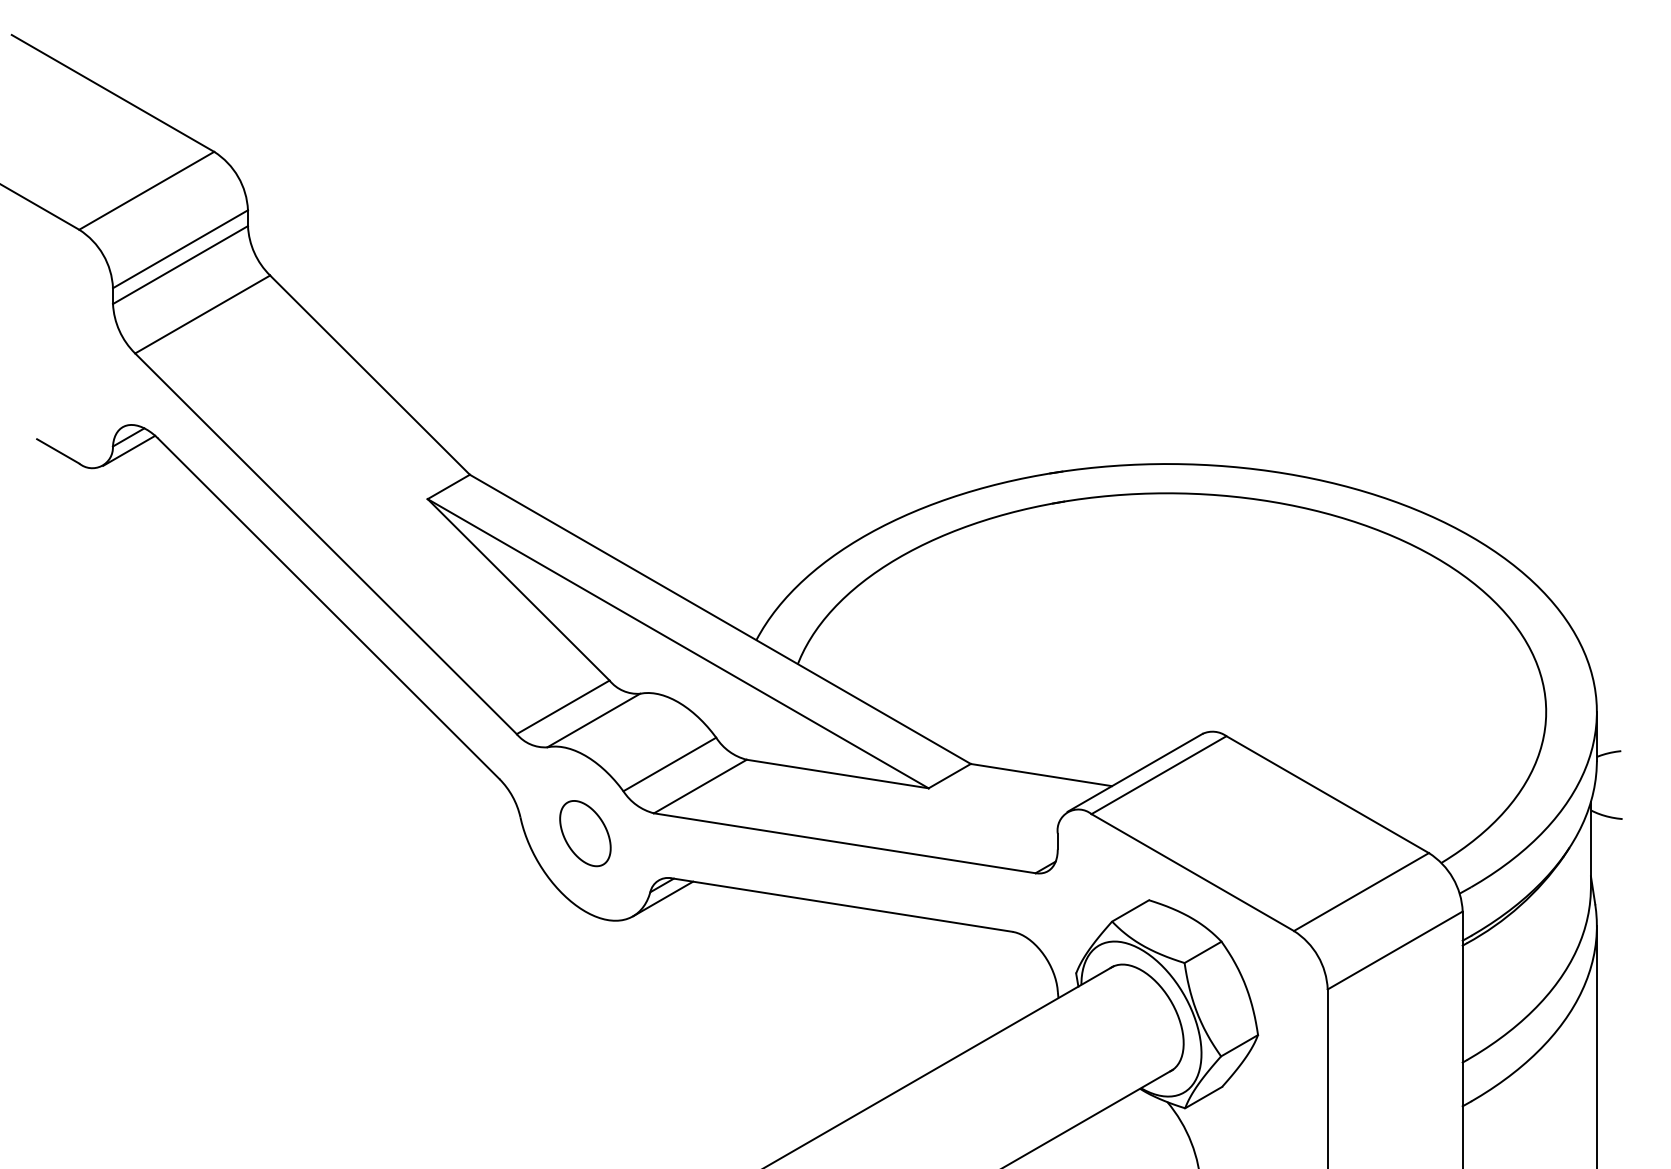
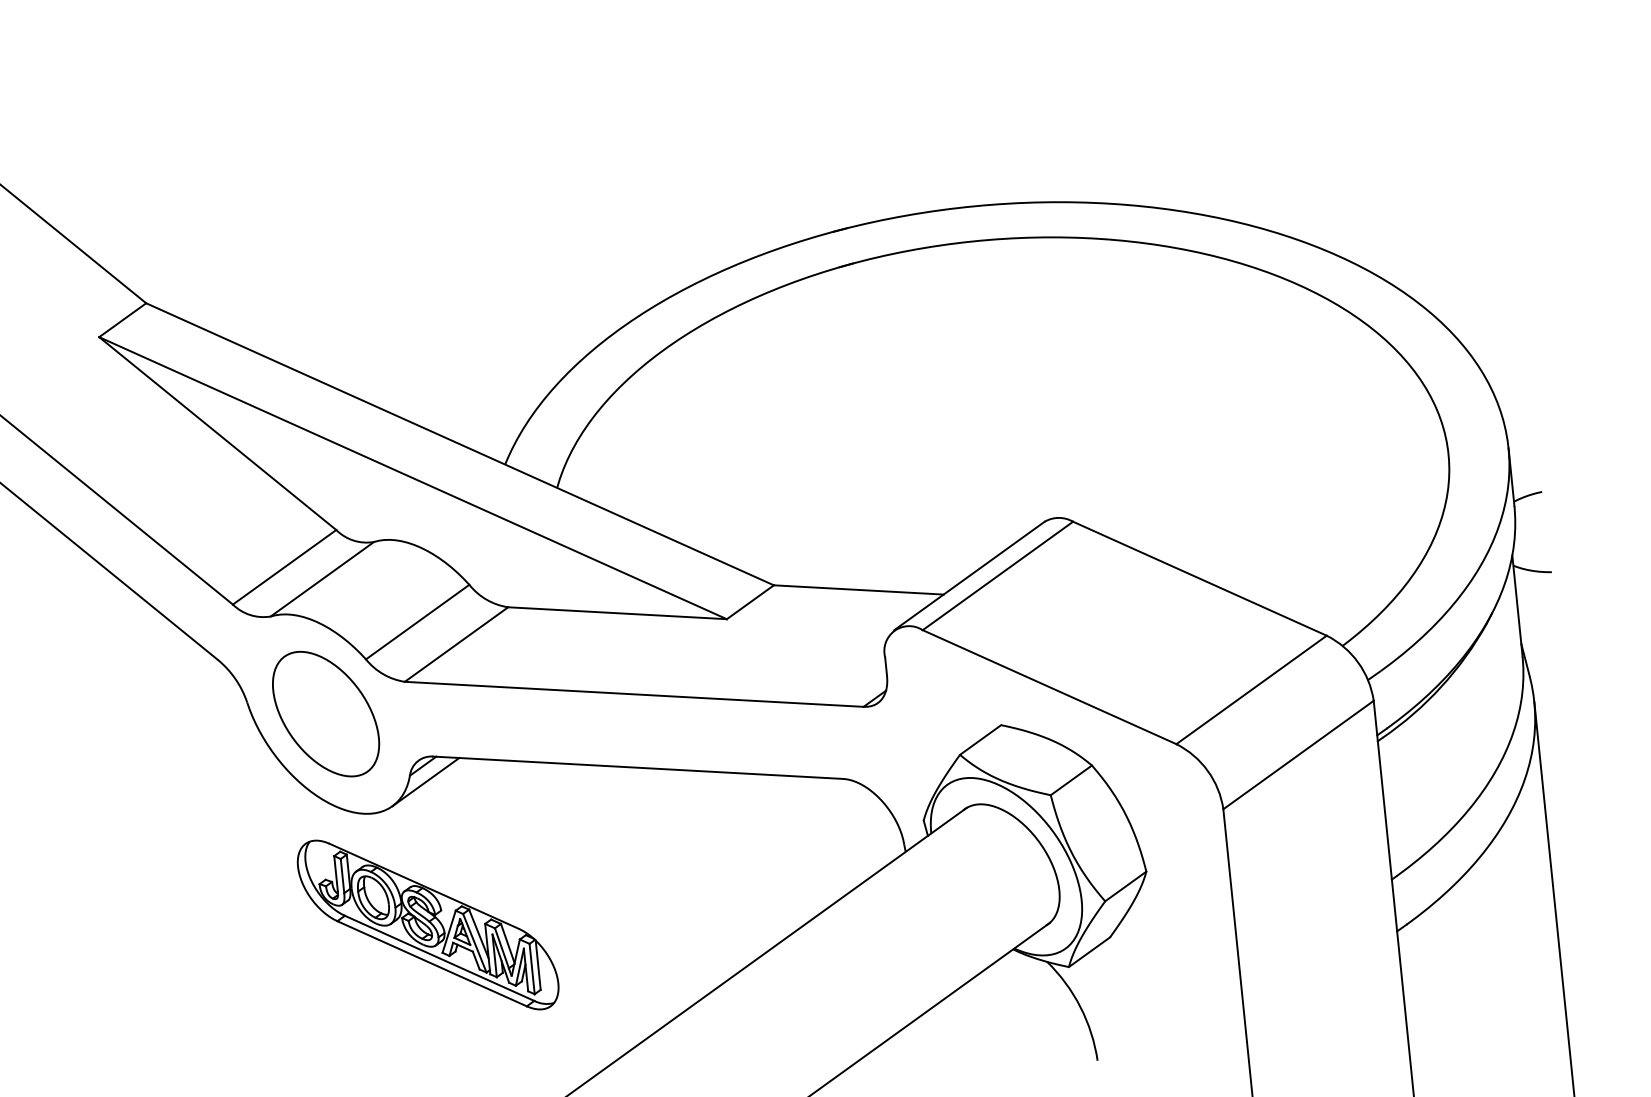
part: (585, 833) -> (326, 713), size x1.67
part: (652, 1018) -> (427, 924), added

